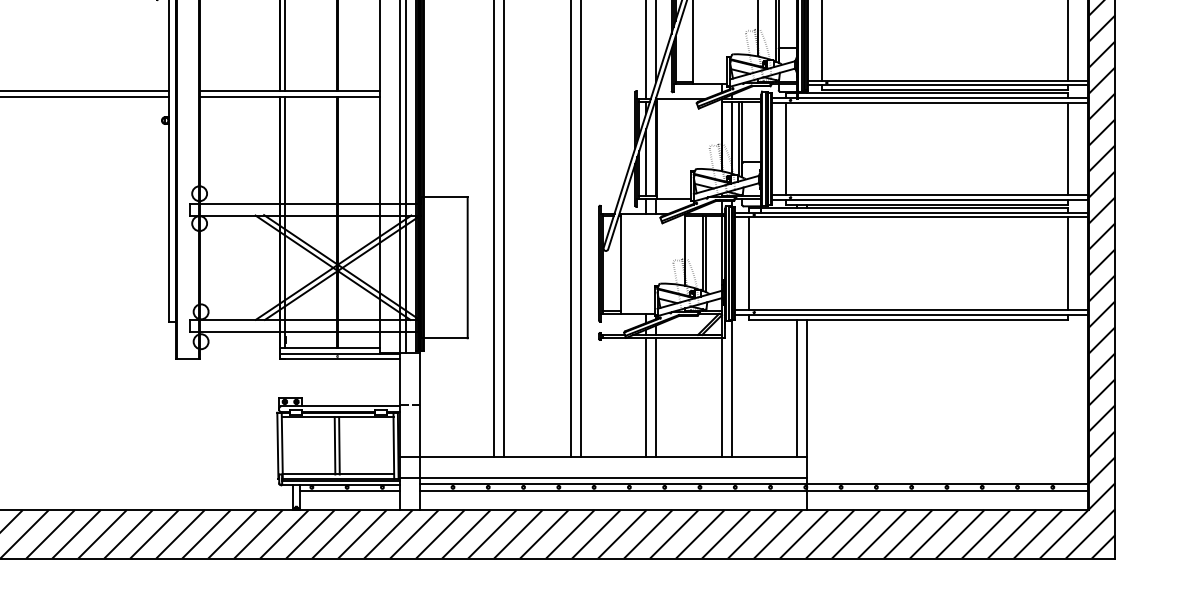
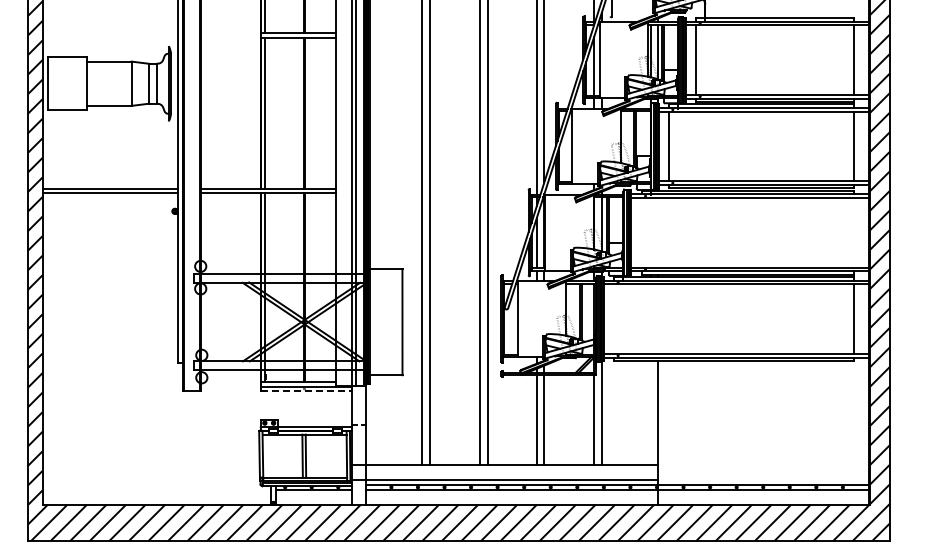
line: (785, 148) -> (641, 232), removed
line: (1068, 148) -> (854, 232), removed
line: (749, 262) -> (614, 318), removed
line: (340, 359) -> (306, 391), solid -> dashed
line: (797, 387) -> (650, 412), removed

